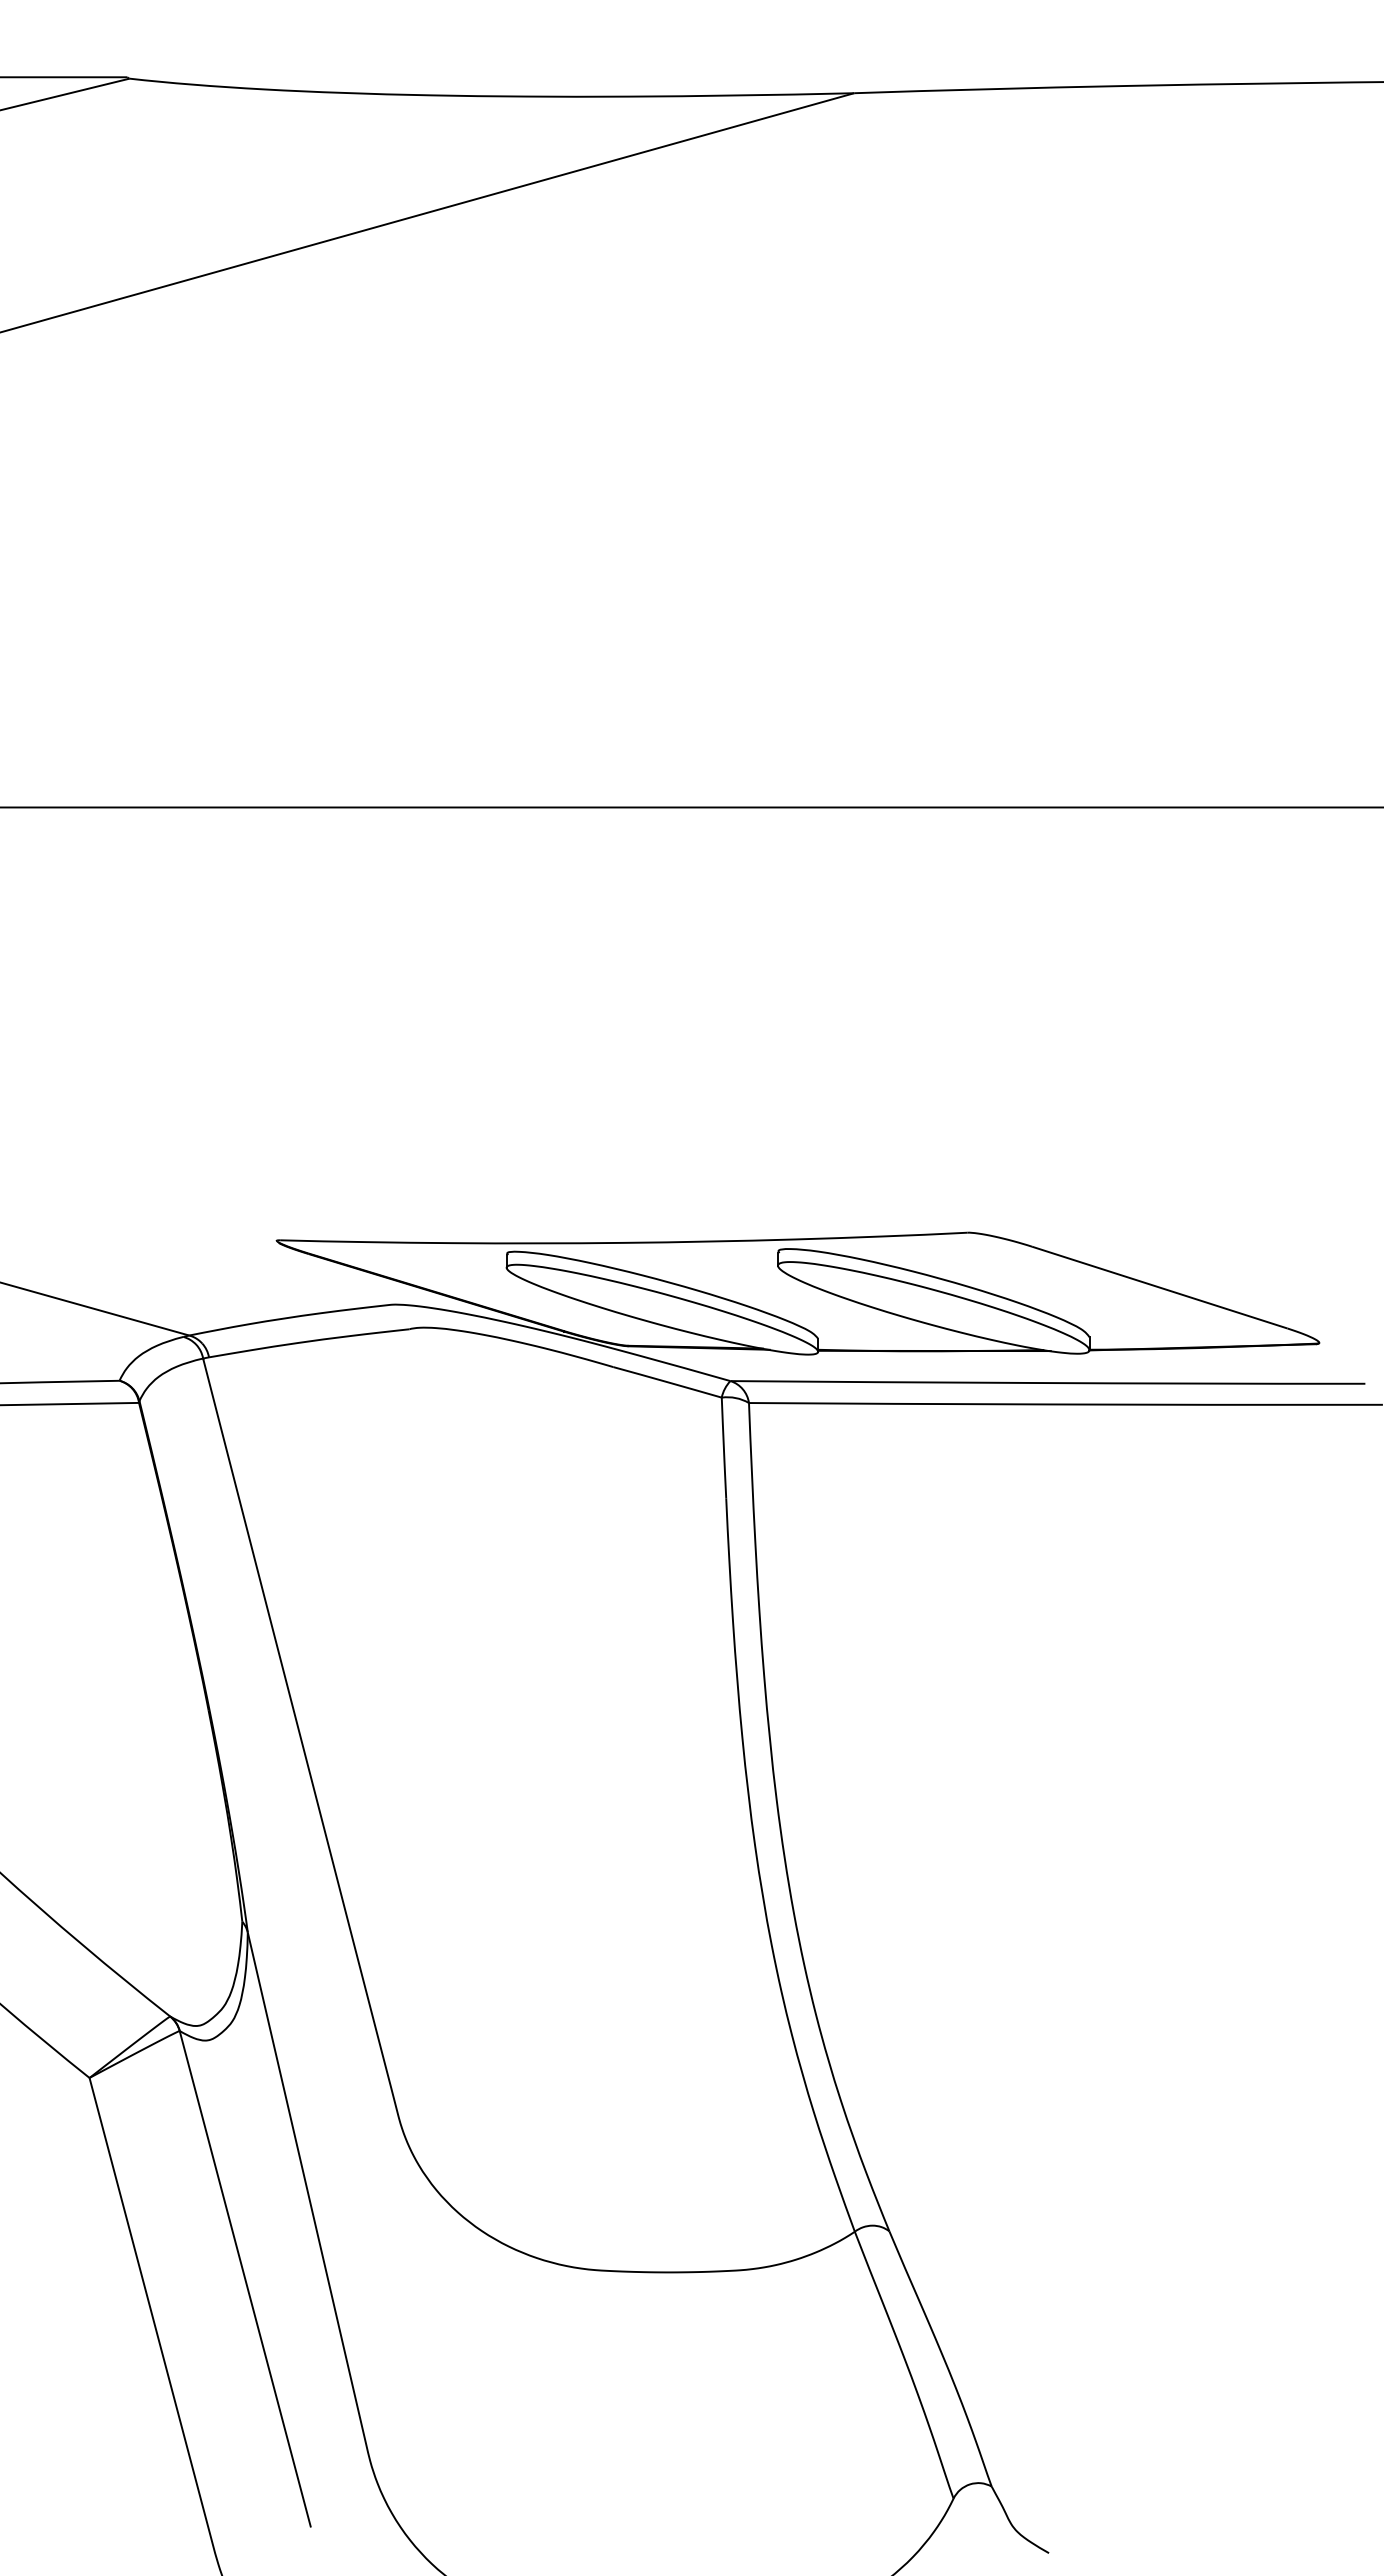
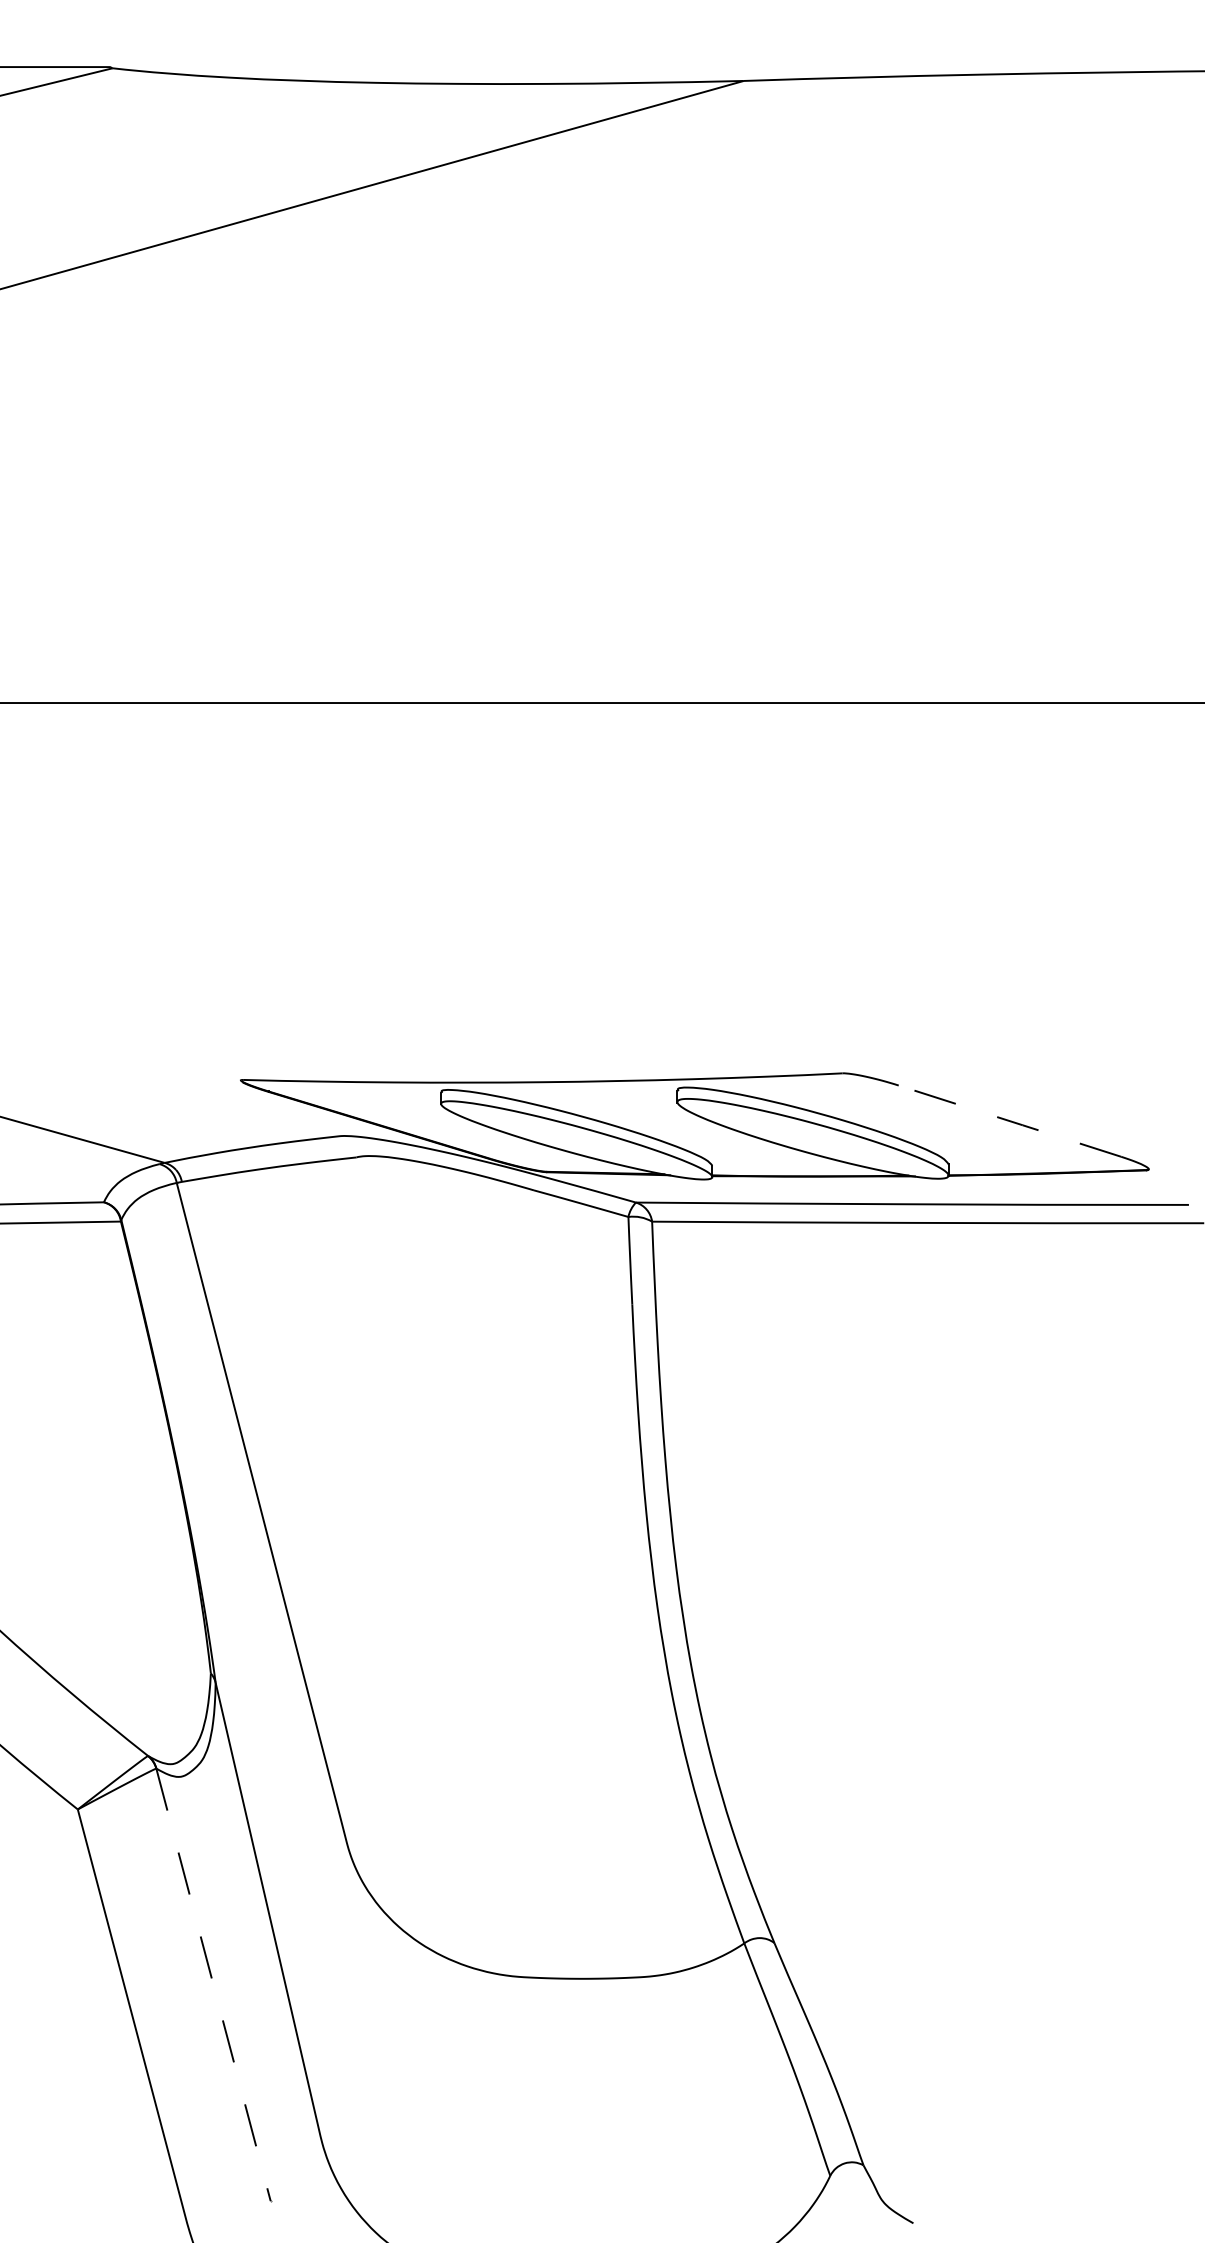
line: (1160, 1287) -> (1010, 1121), solid -> dashed
line: (245, 2279) -> (213, 1984), solid -> dashed

